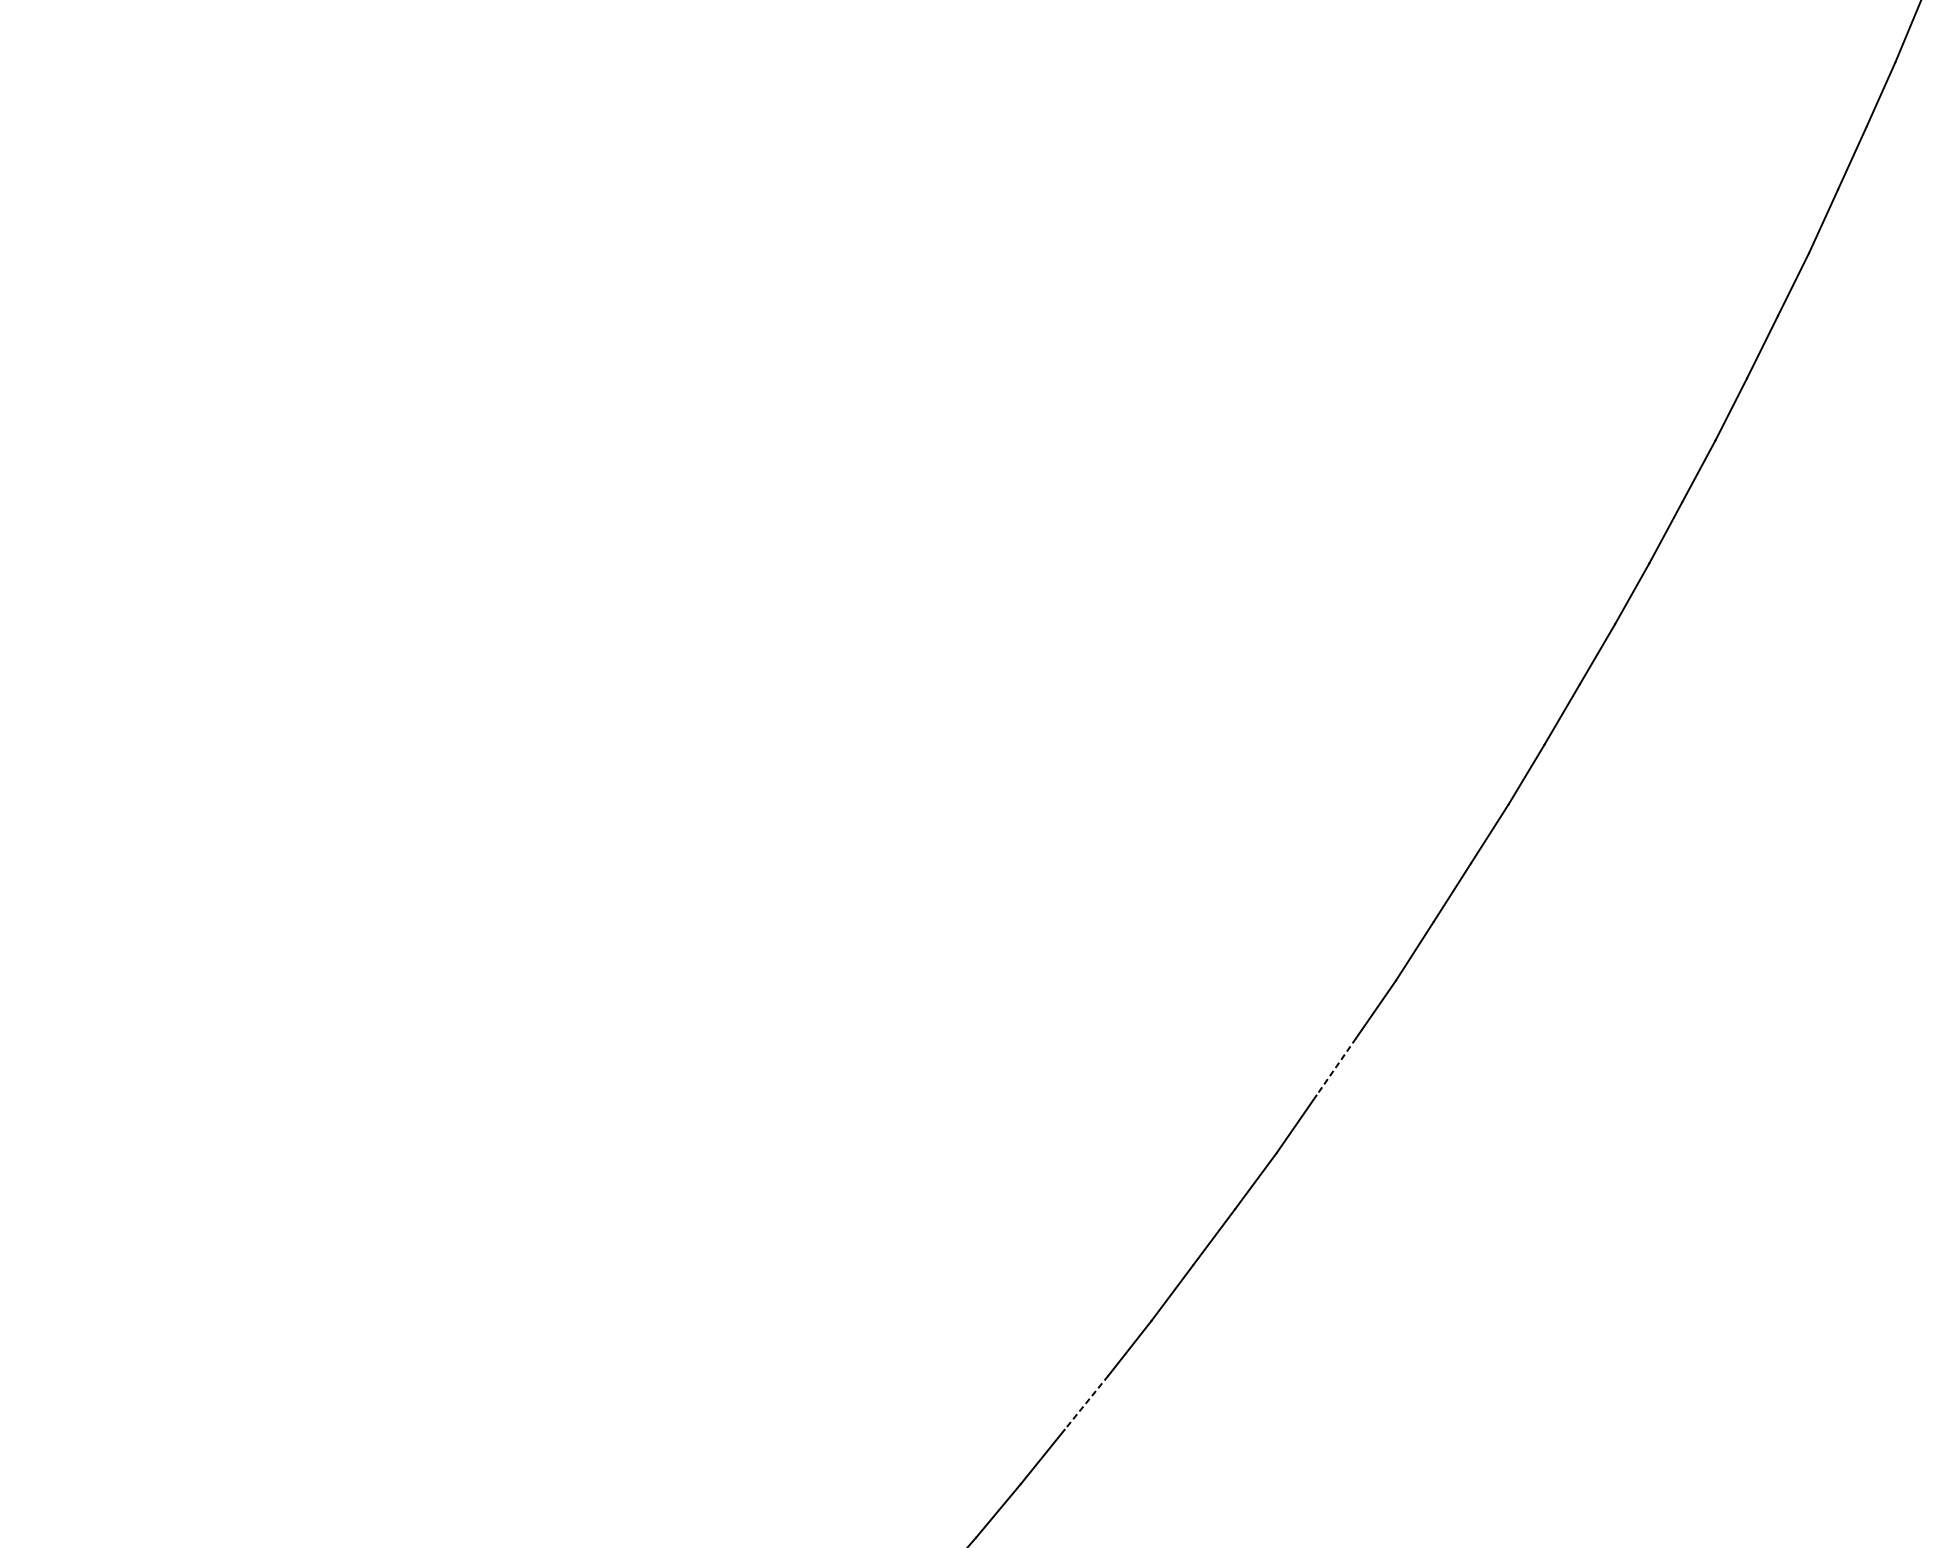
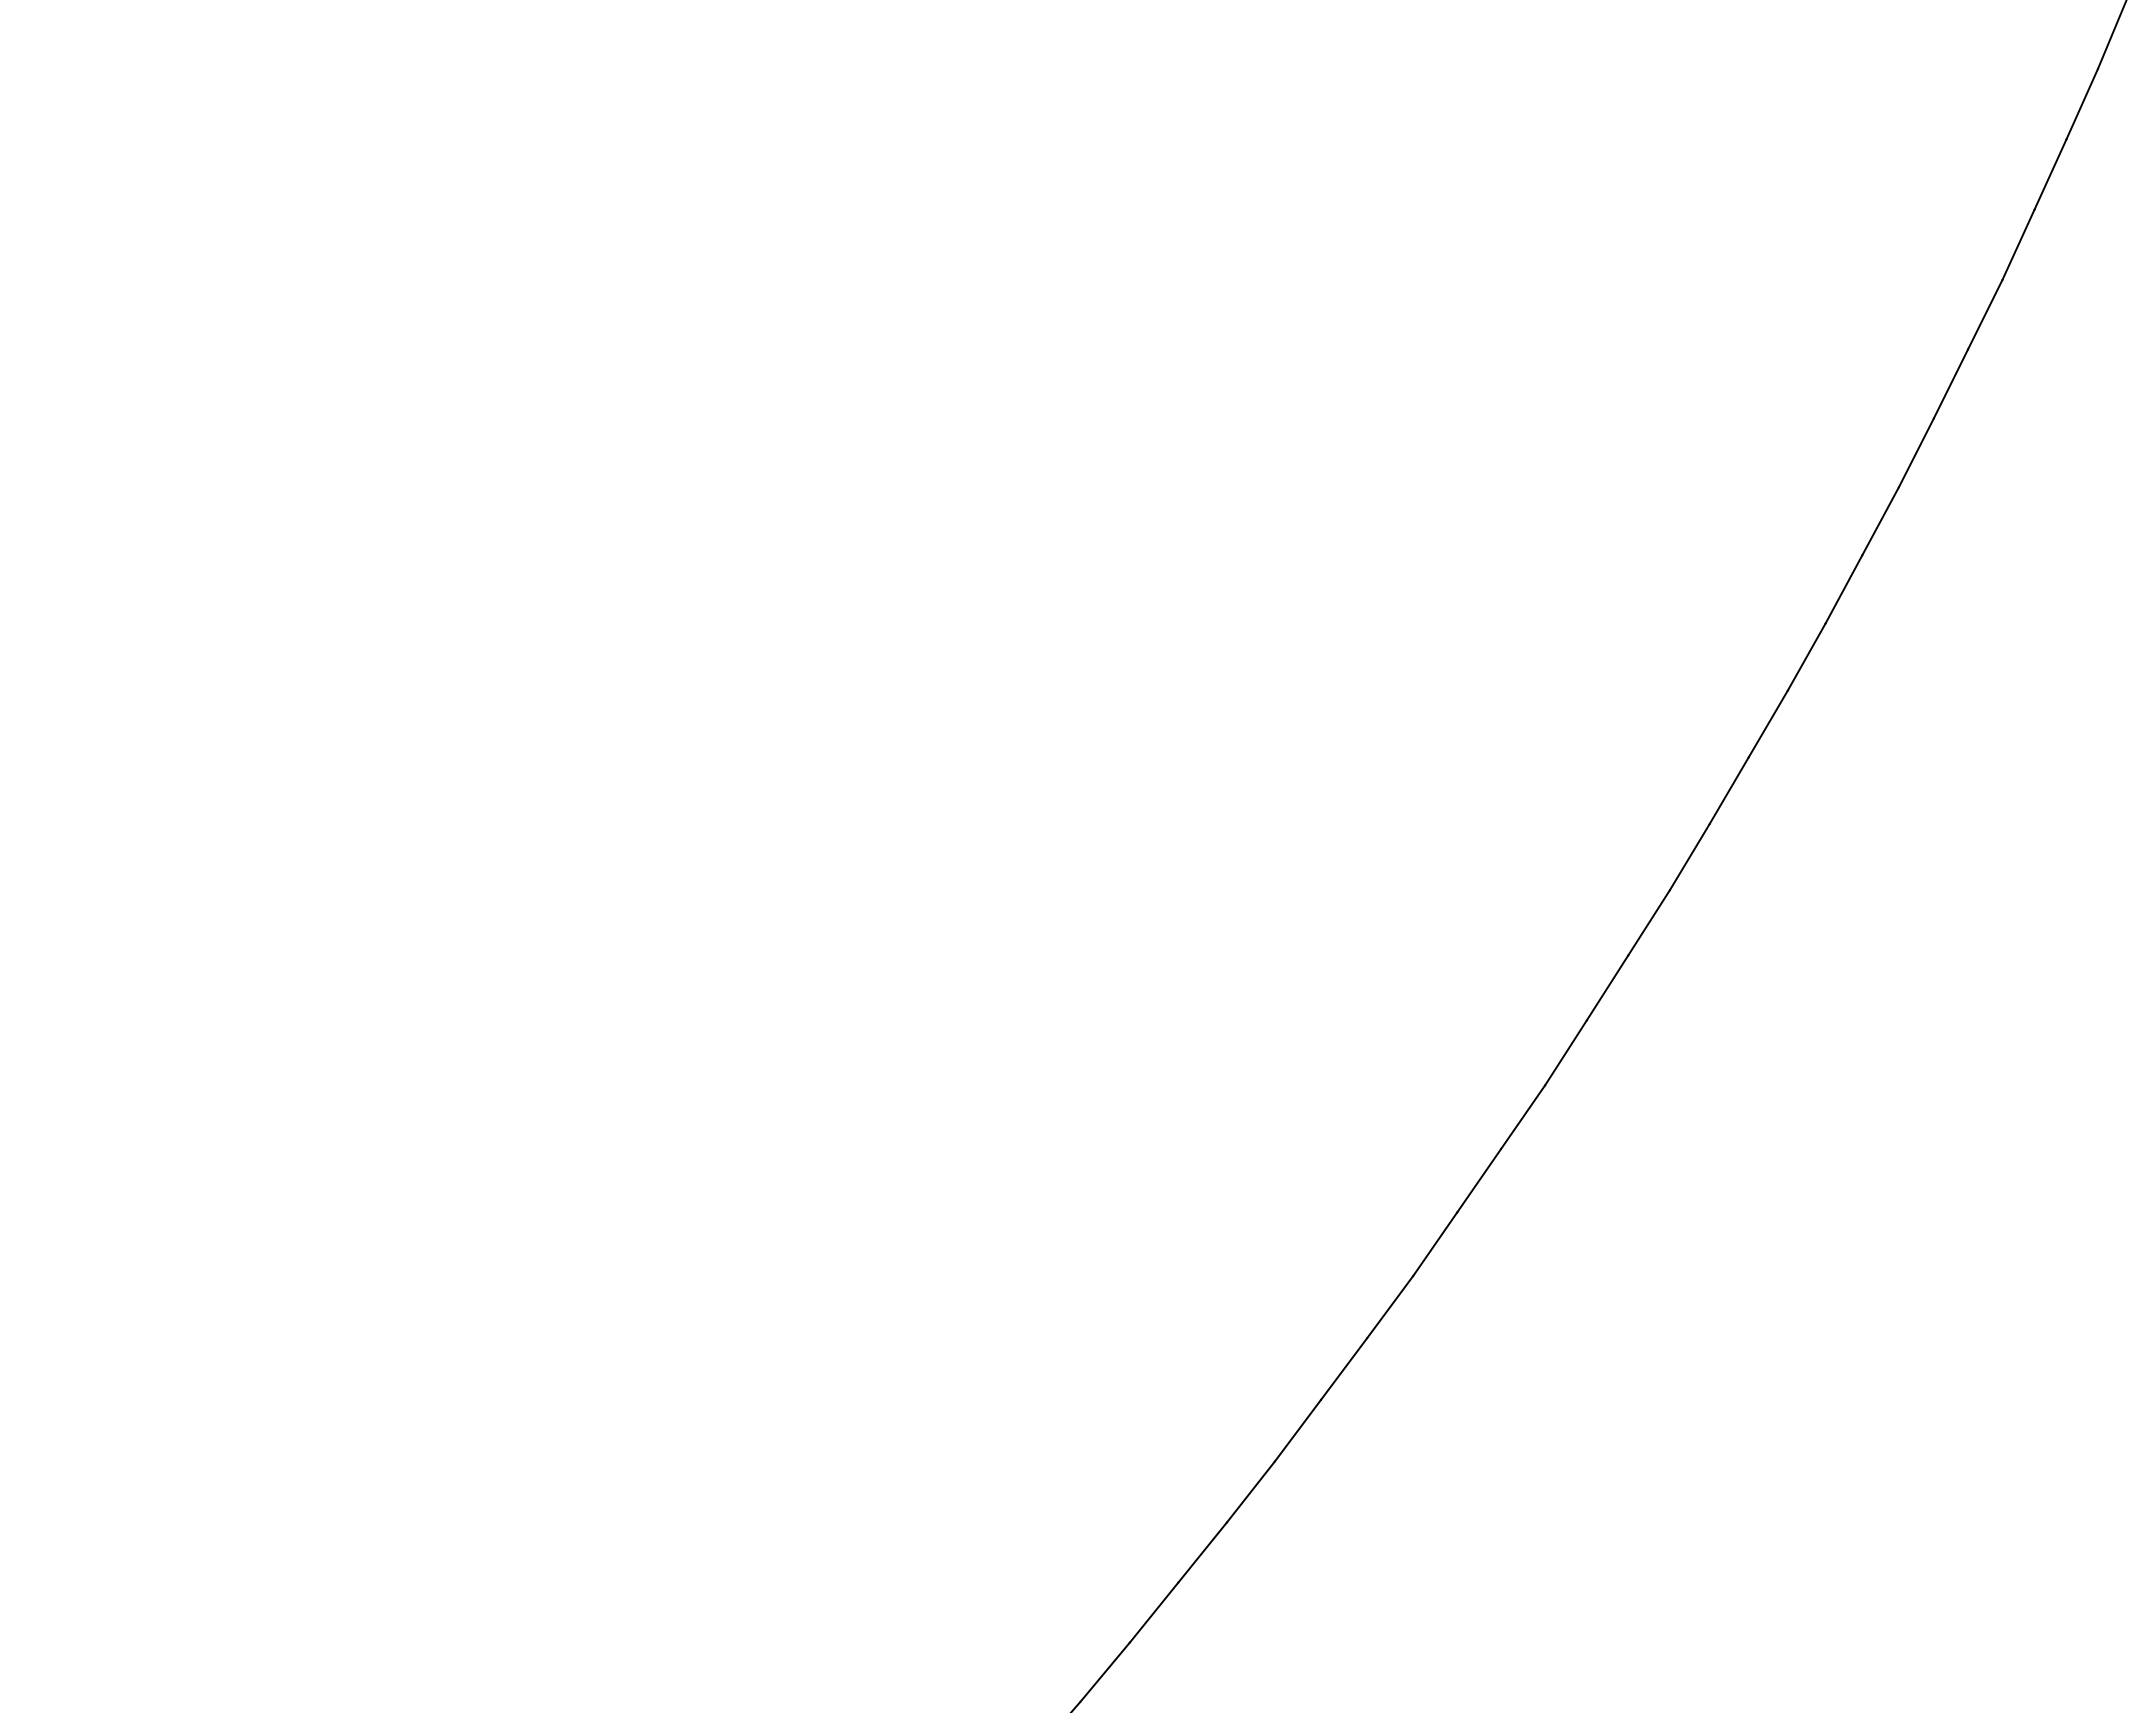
line: (1336, 1066) -> (1479, 1180), dashed -> solid
line: (1086, 1402) -> (1202, 1552), dashed -> solid

